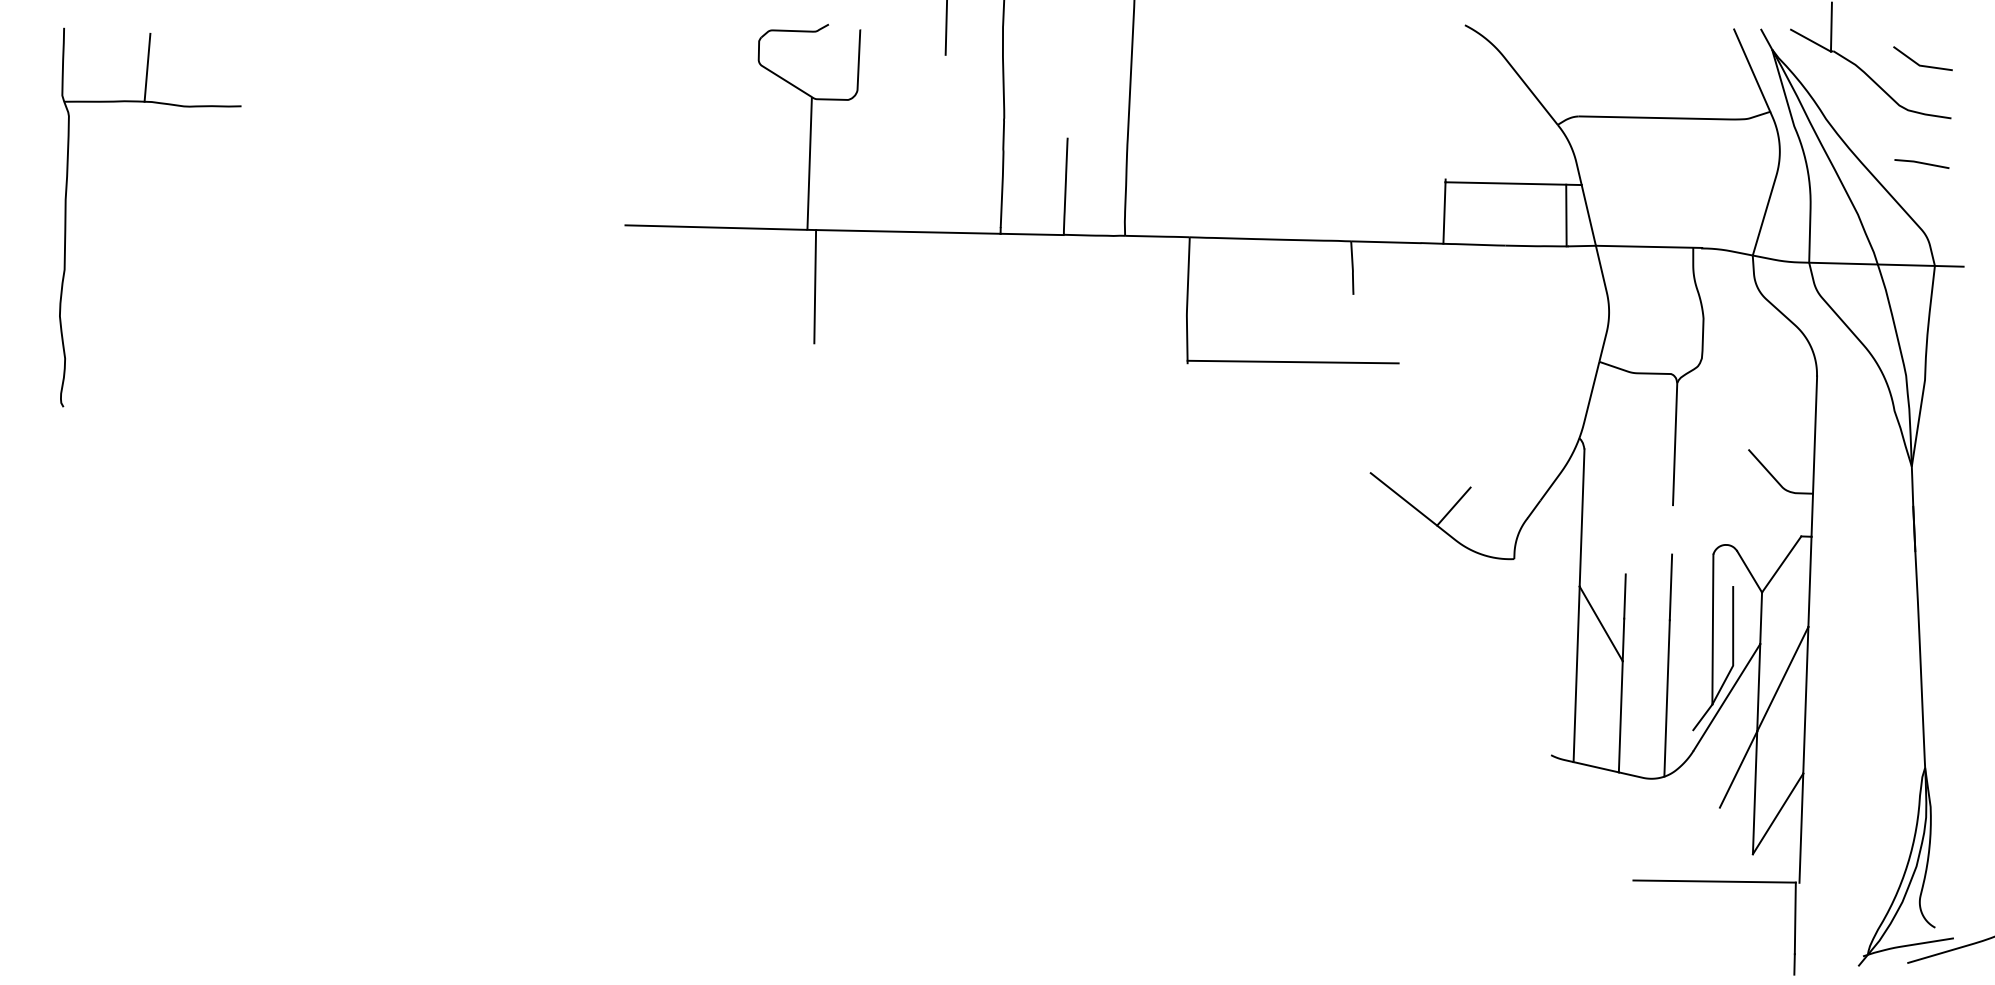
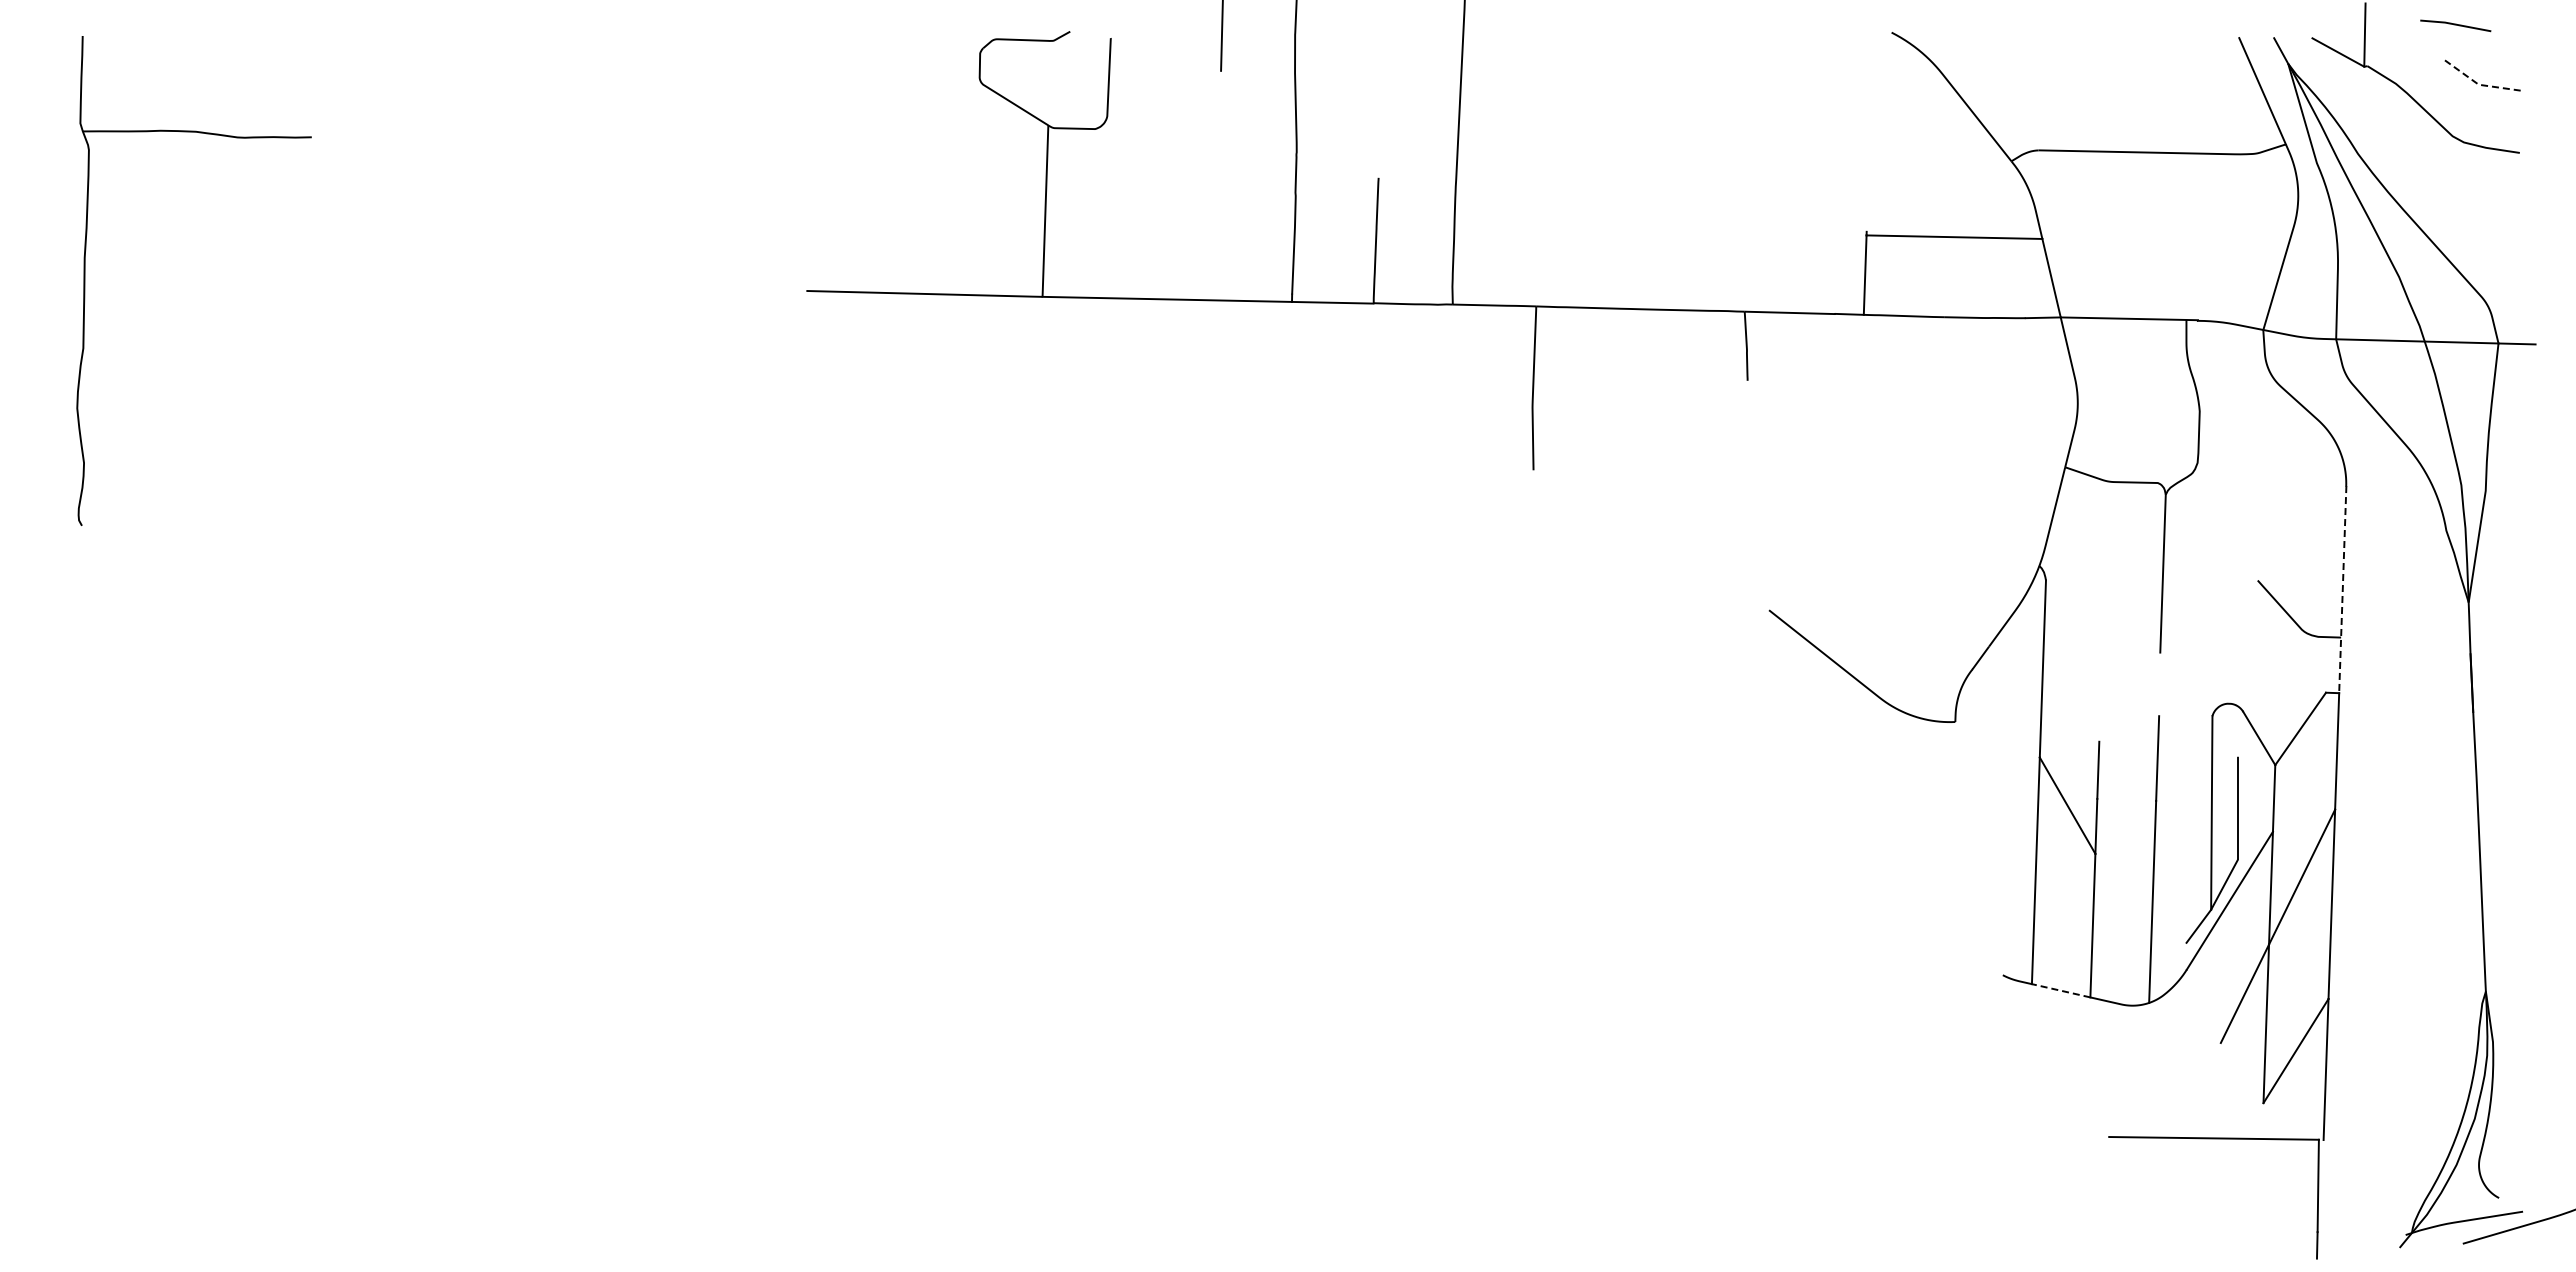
line: (1920, 65) -> (2479, 84), solid -> dashed
line: (147, 67) -> (190, 87), removed
line: (1921, 163) -> (2455, 25), moved
line: (1566, 215) -> (2022, 278), removed
line: (815, 286) -> (1052, 370), removed
line: (1292, 362) -> (1669, 467), removed
line: (1814, 456) -> (2342, 589), solid -> dashed
line: (1453, 506) -> (1876, 653), removed
line: (1596, 767) -> (2061, 990), solid -> dashed

